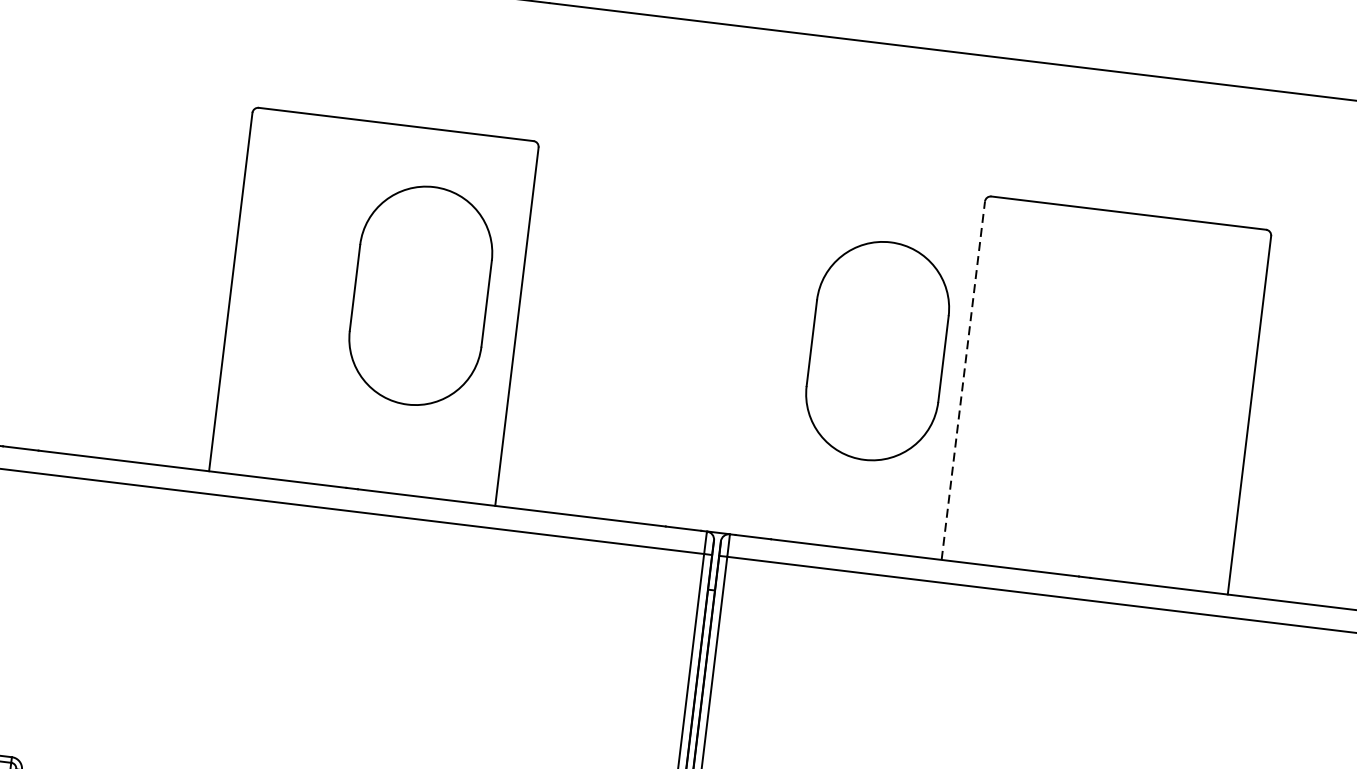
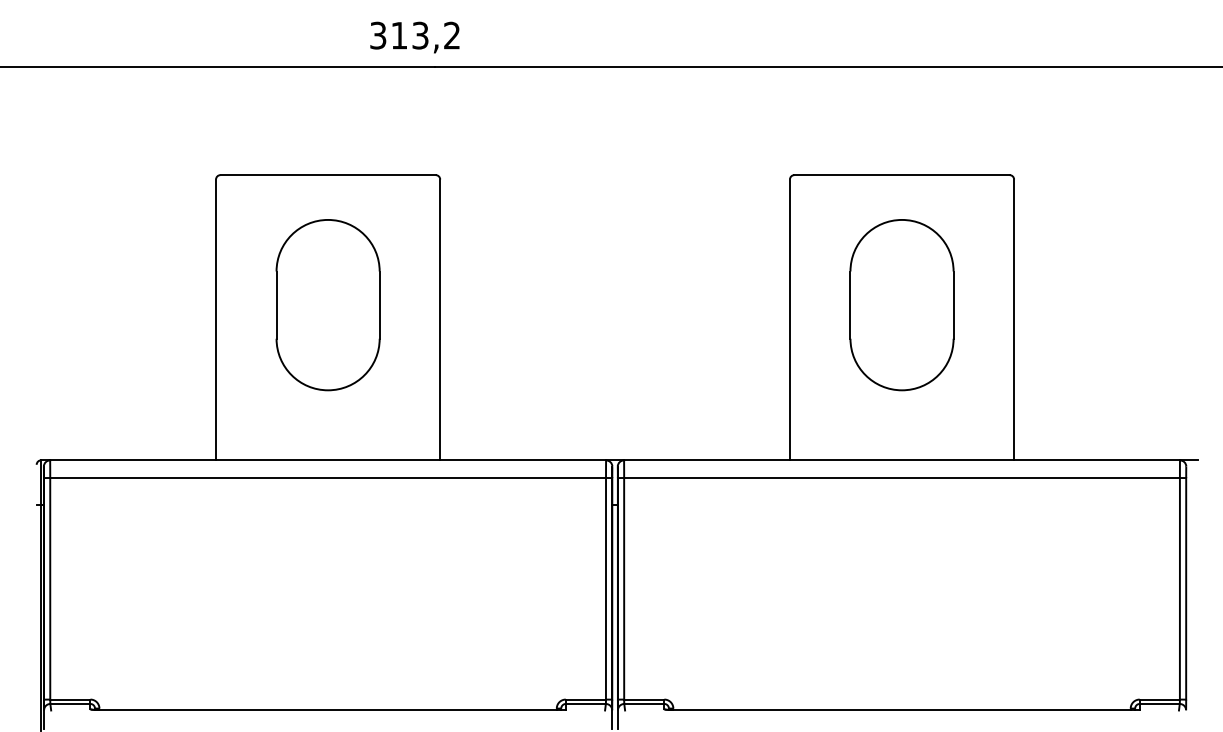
part: (419, 296) -> (327, 305), moved
part: (876, 351) -> (901, 305), moved
line: (962, 380) -> (789, 319), dashed -> solid

